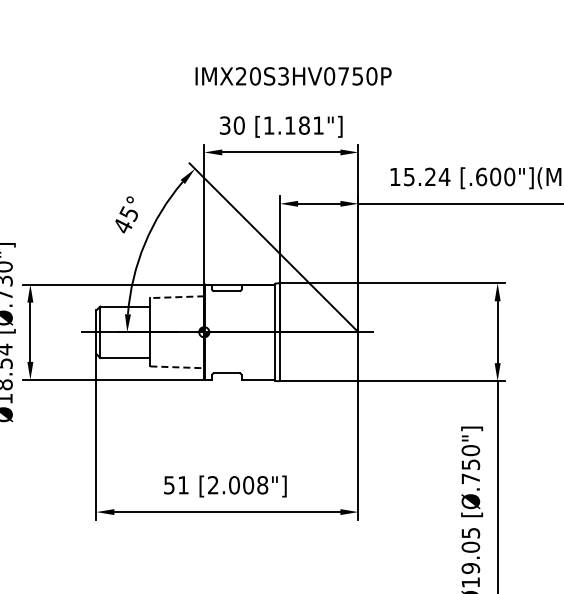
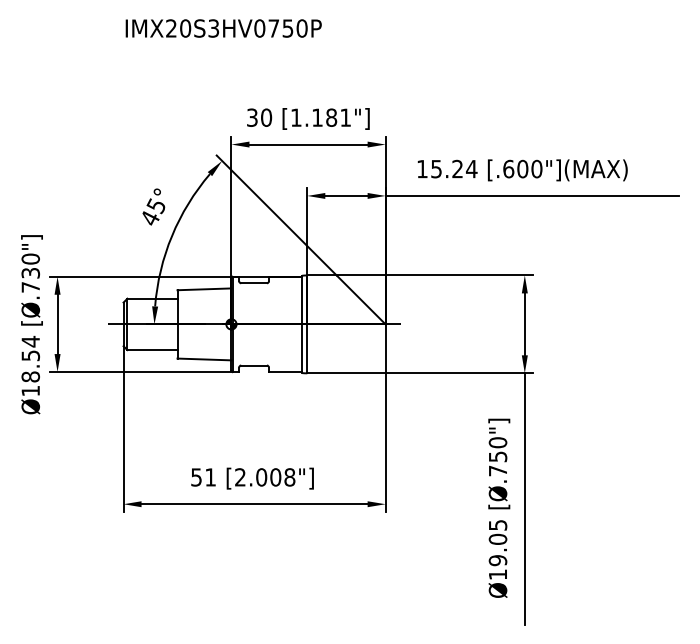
text: (293, 76) -> (223, 28), moved
line: (177, 297) -> (204, 289), dashed -> solid
line: (177, 367) -> (204, 359), dashed -> solid

